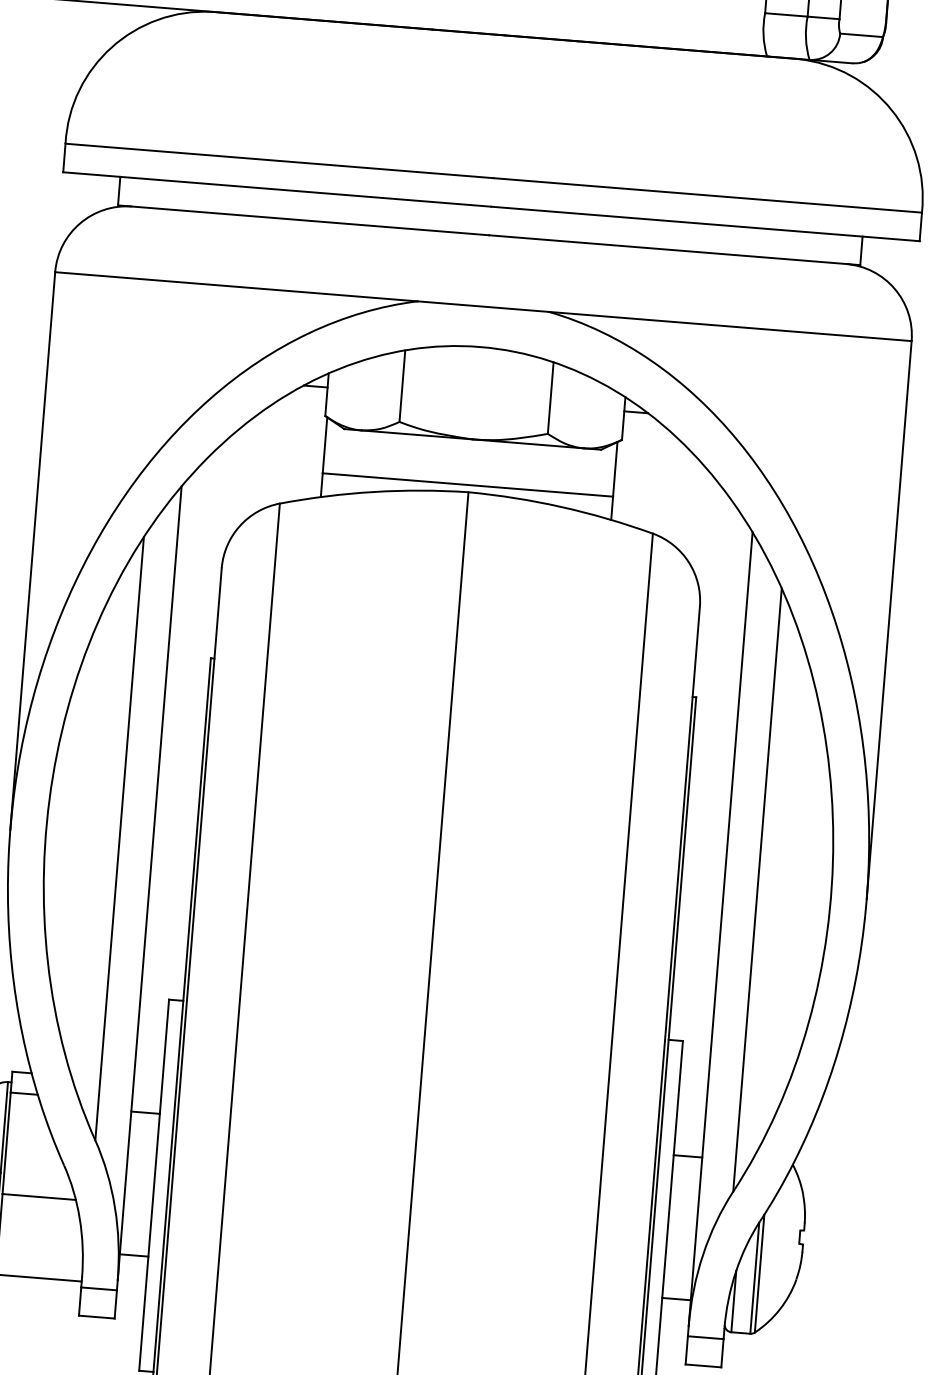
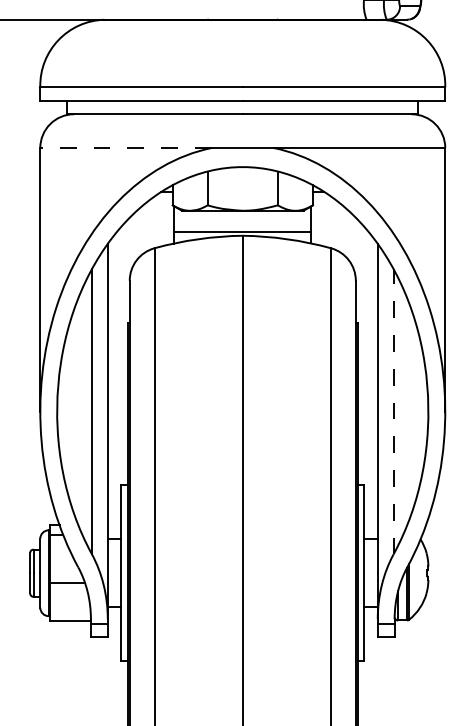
line: (237, 287) -> (126, 148), solid -> dashed
line: (757, 889) -> (393, 411), solid -> dashed

